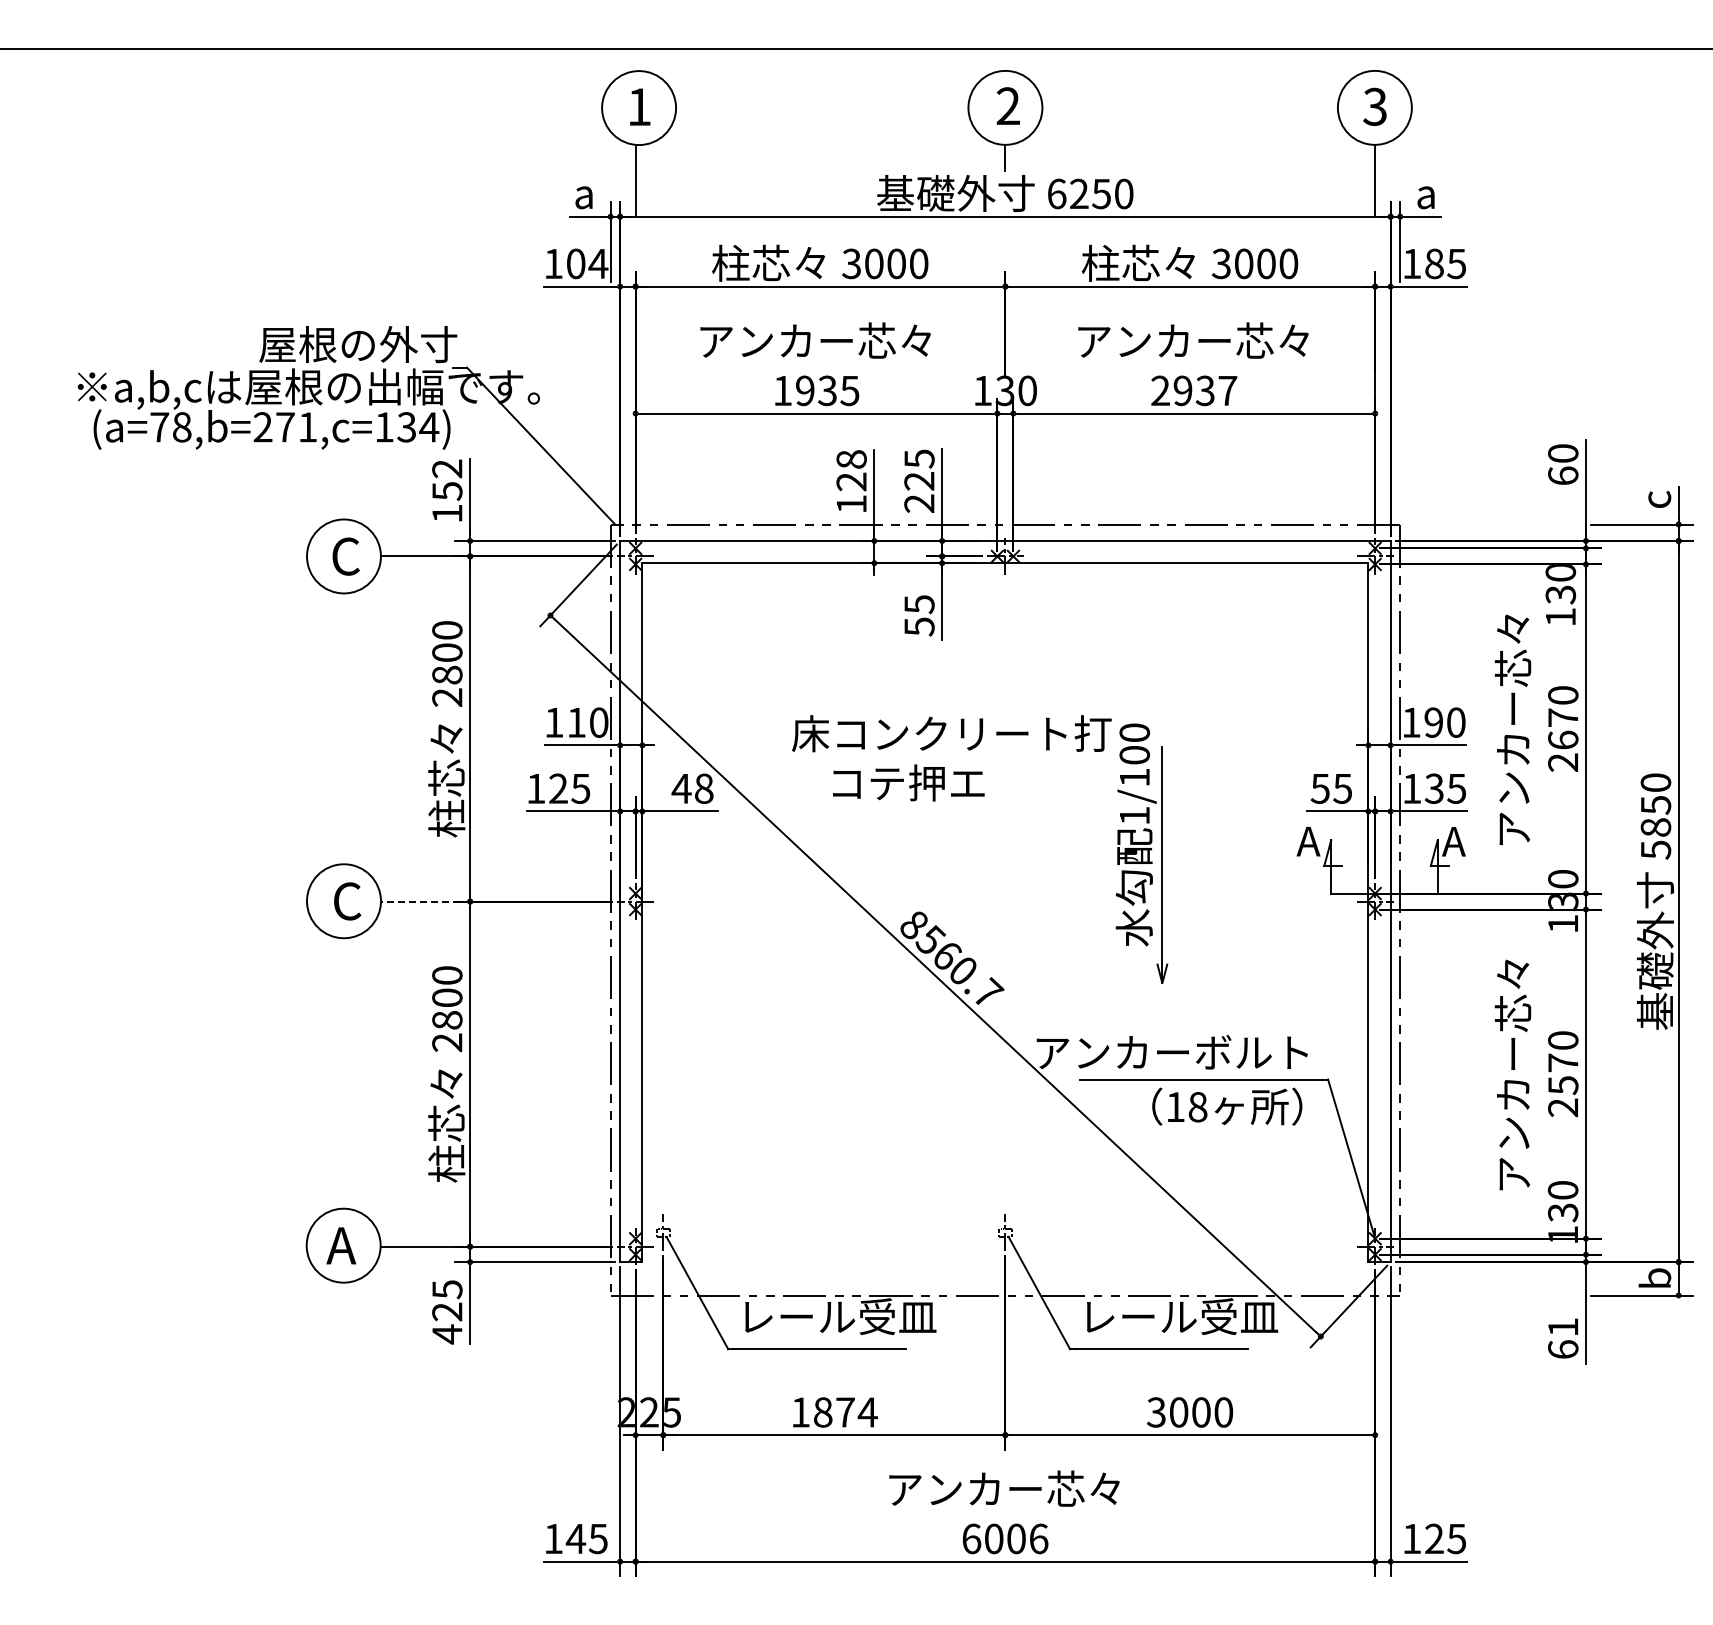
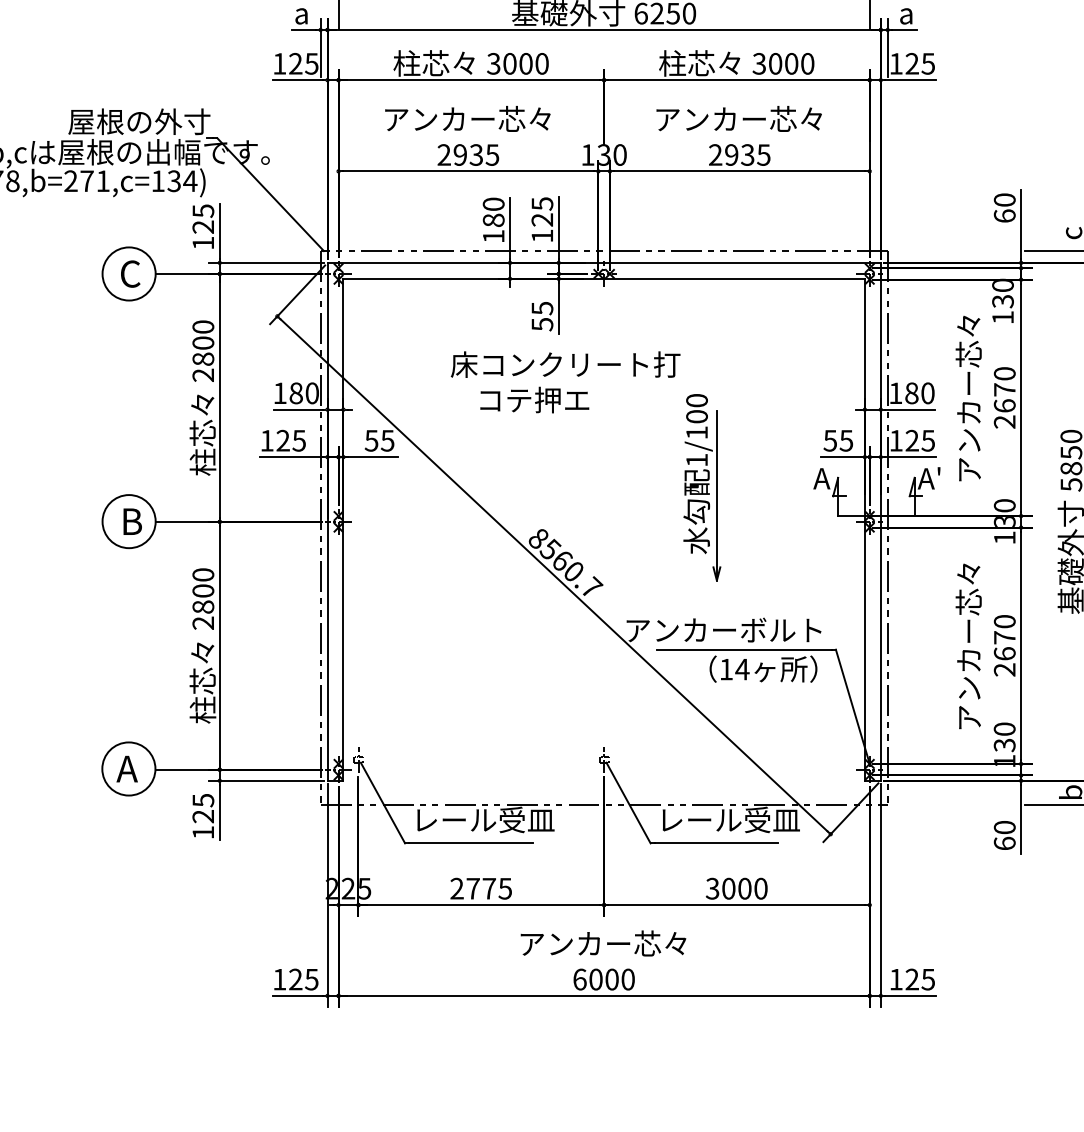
text: (587, 263) -> (304, 63), 104 -> 125
text: (1434, 263) -> (912, 63), 185 -> 125
text: (782, 390) -> (444, 154), 1935 -> 2935
text: (1227, 391) -> (763, 155), 2937 -> 2935
text: (851, 470) -> (493, 212), 128 -> 180
text: (447, 480) -> (203, 219), 152 -> 125
text: (919, 503) -> (542, 235), 225 -> 125
text: (576, 722) -> (296, 393), 110 -> 180
text: (1433, 722) -> (911, 393), 190 -> 180
text: (951, 758) -> (565, 382), moved
text: (692, 788) -> (379, 440), 48 -> 55
text: (1433, 788) -> (911, 440), 135 -> 125
text: (1471, 830) -> (938, 470), A -> A'
text: (347, 901) -> (131, 521), C -> B
line: (420, 901) -> (184, 521), dashed -> solid
text: (1563, 1085) -> (1004, 653), 2570 -> 2670
text: (1197, 1107) -> (742, 669), 18 -> 14
text: (1563, 1327) -> (1004, 827), 61 -> 60
text: (447, 1334) -> (203, 832), 425 -> 125
text: (834, 1412) -> (481, 888), 1874 -> 2775
text: (575, 1538) -> (295, 979), 145 -> 125
text: (1038, 1538) -> (627, 979), 6006 -> 6000

